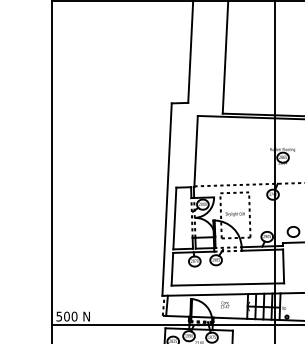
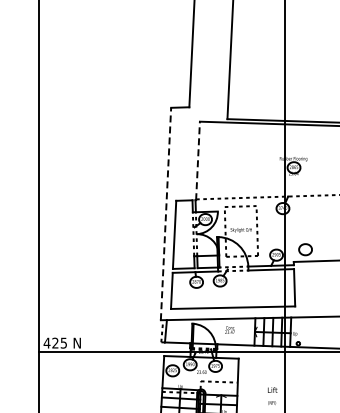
line: (196, 151) -> (198, 160), solid -> dashed
line: (167, 199) -> (166, 213), solid -> dashed
text: (66, 316) -> (55, 342), 500 -> 425

